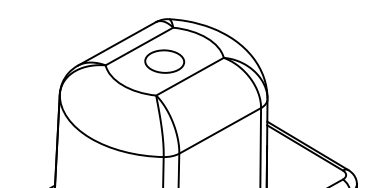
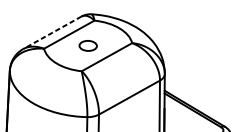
line: (116, 44) -> (52, 33), solid -> dashed
part: (164, 61) -> (87, 45), size x0.6

